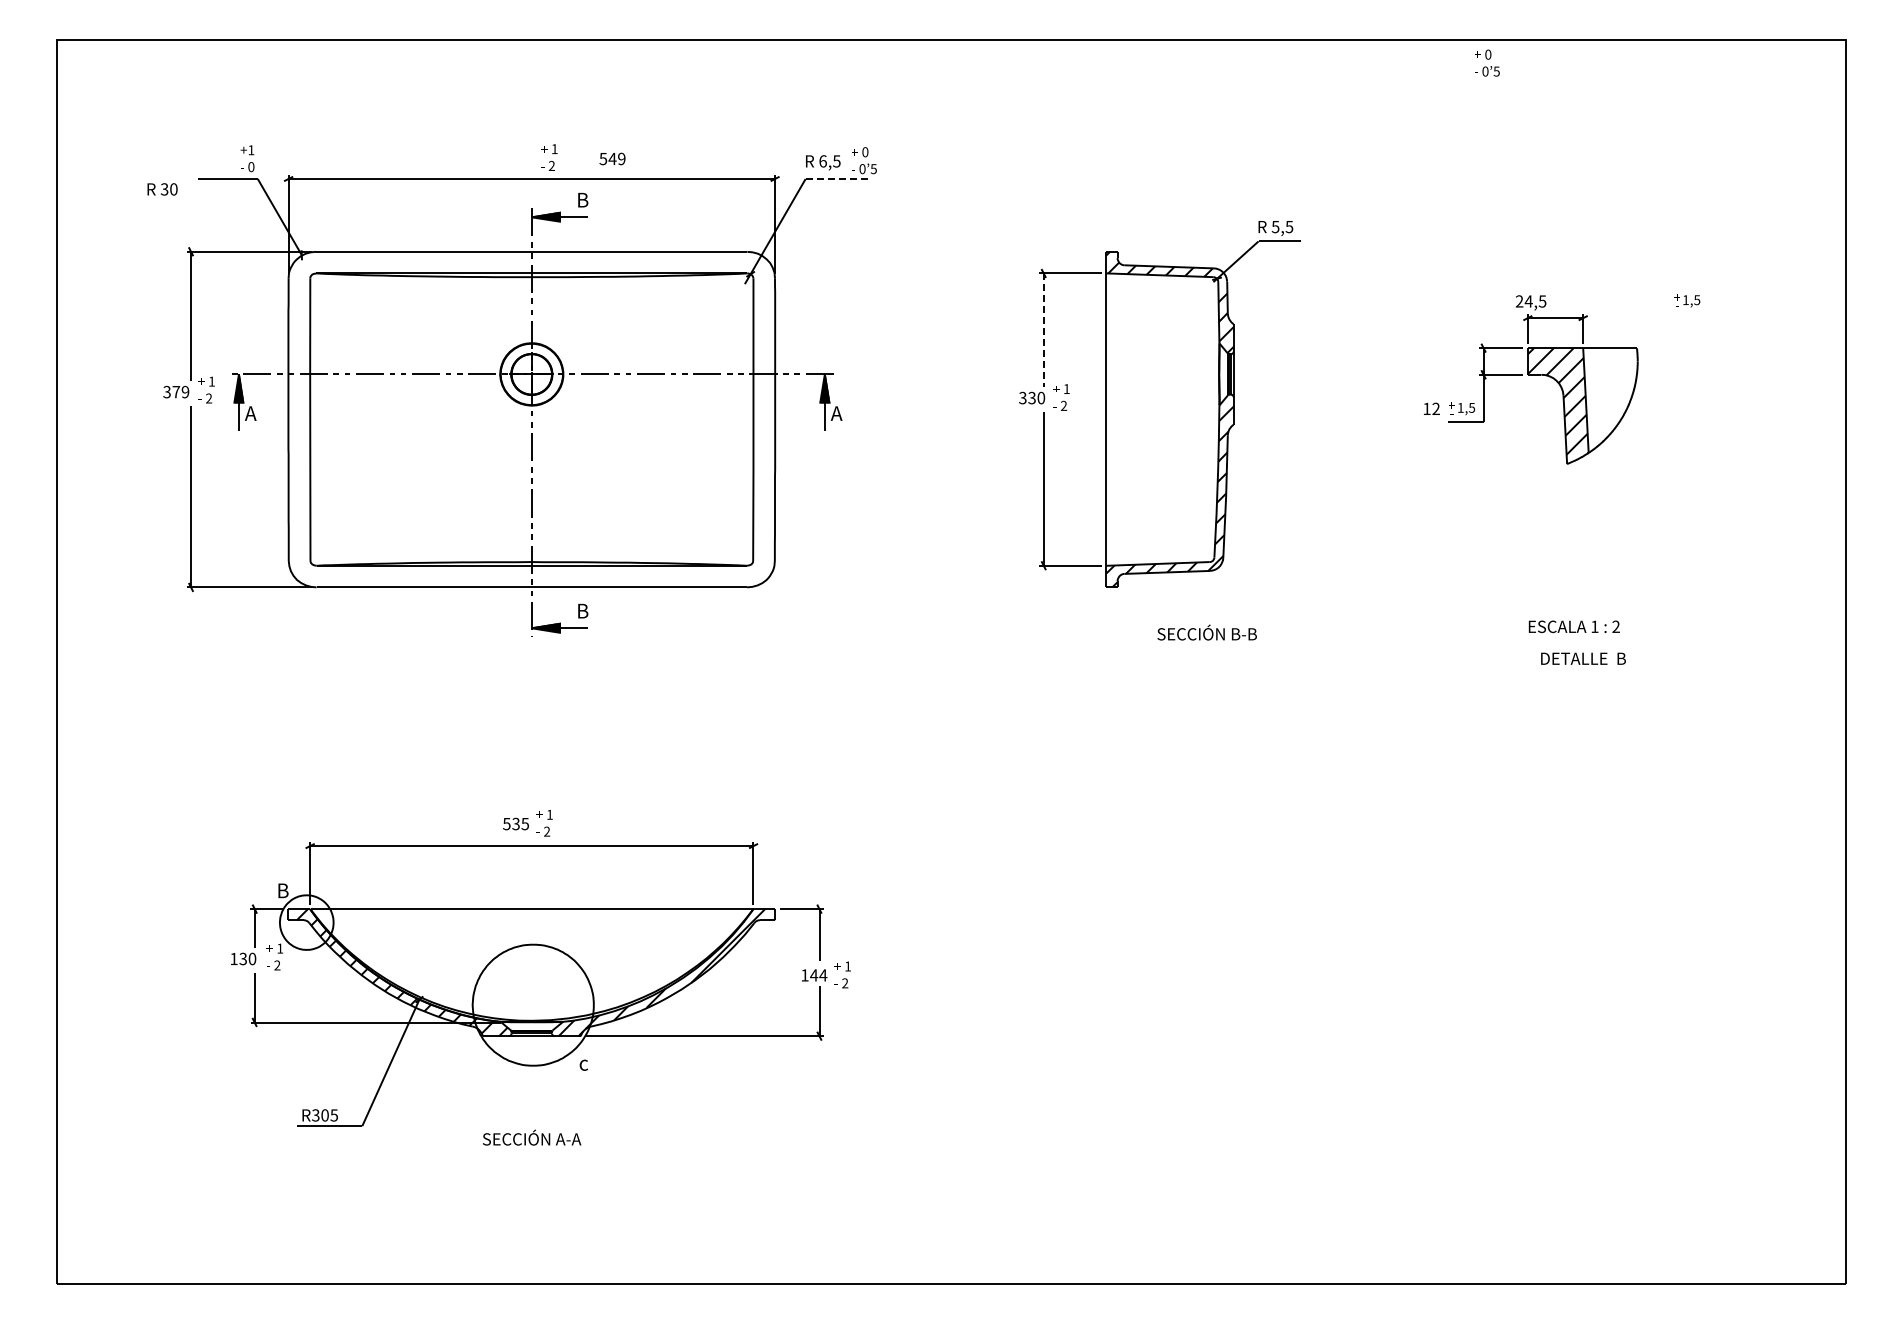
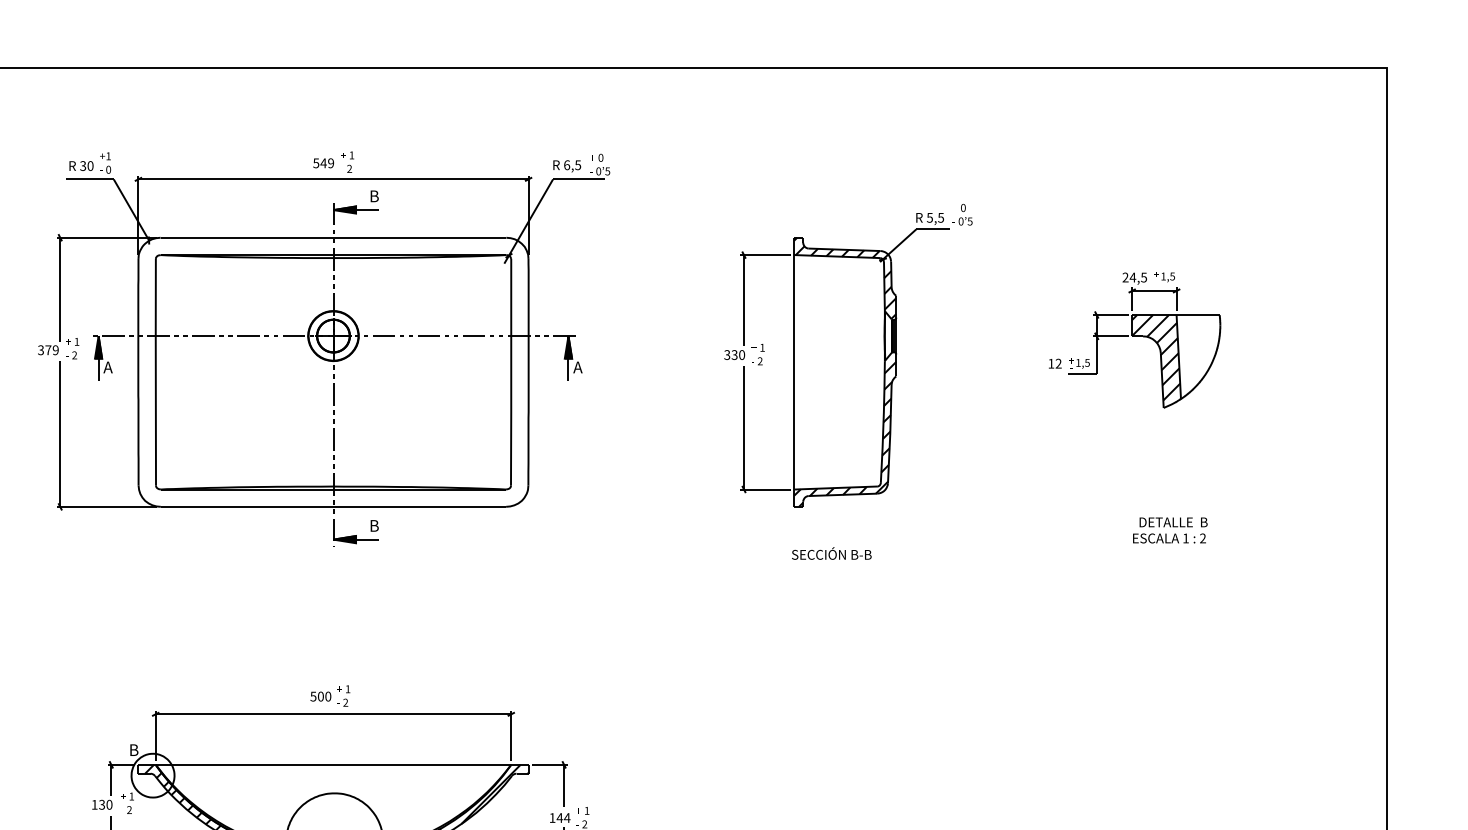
text: (1487, 62) -> (962, 214), moved
text: (612, 158) -> (323, 162), moved
line: (838, 179) -> (579, 179), dashed -> solid
text: (162, 189) -> (81, 166), moved
text: (1687, 300) -> (1164, 276), moved
line: (1043, 330) -> (743, 300), dashed -> solid
text: (1206, 632) -> (831, 553), moved
text: (1583, 658) -> (1173, 522), moved
text: (520, 823) -> (324, 696), 535 -> 500

